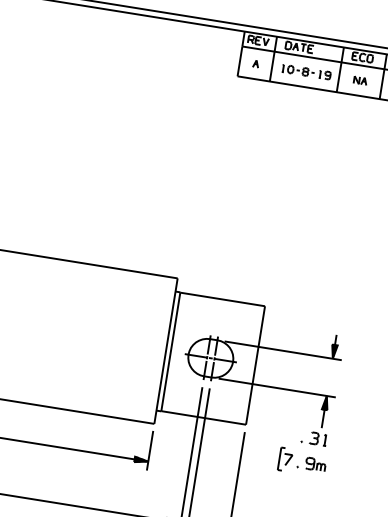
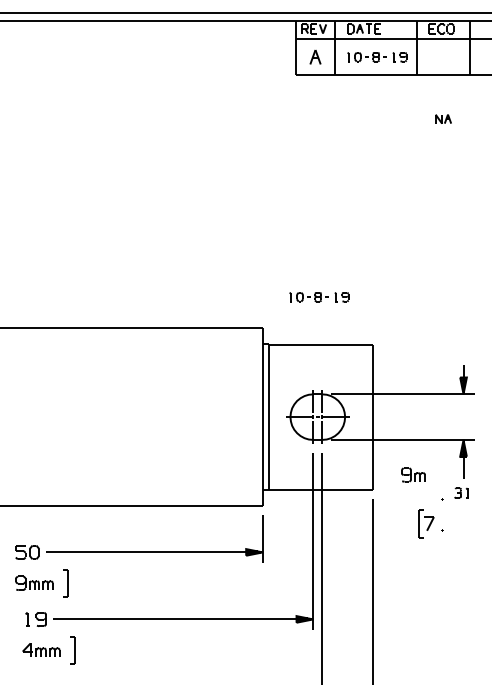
part: (256, 63) -> (315, 56), size x1.6
part: (360, 80) -> (443, 118), moved
part: (227, 260) -> (319, 297), added
part: (318, 438) -> (461, 492), size x0.7
part: (315, 464) -> (413, 474), moved

